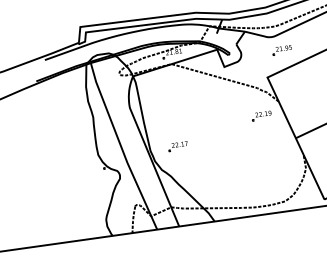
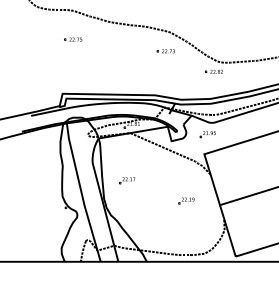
part: (281, 50) -> (207, 134), moved
part: (261, 115) -> (186, 200), moved
part: (178, 146) -> (127, 180), moved

